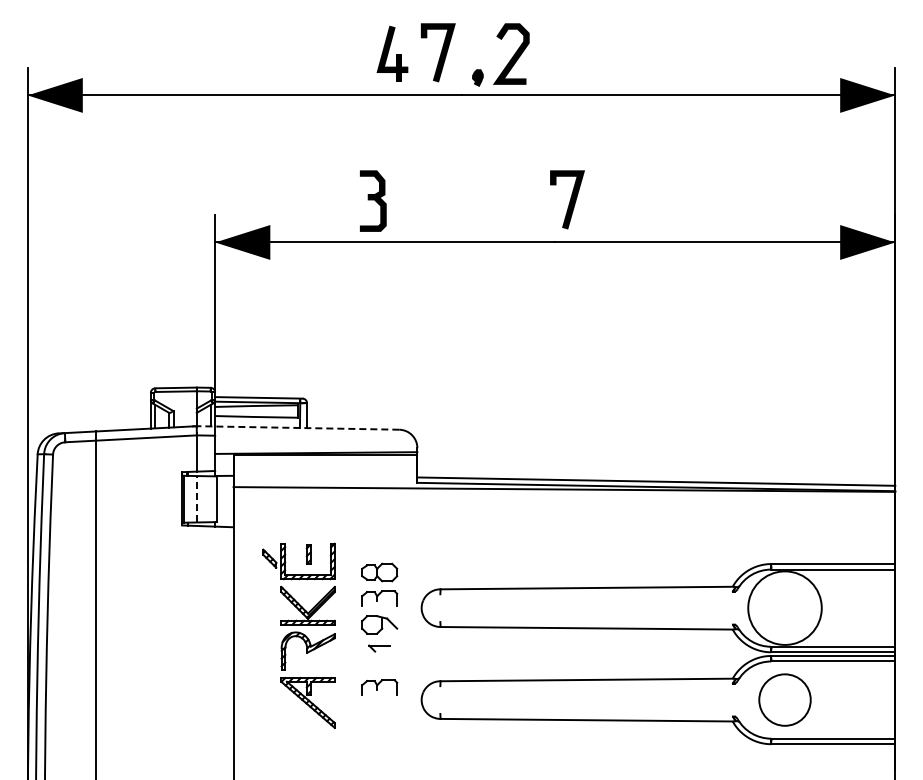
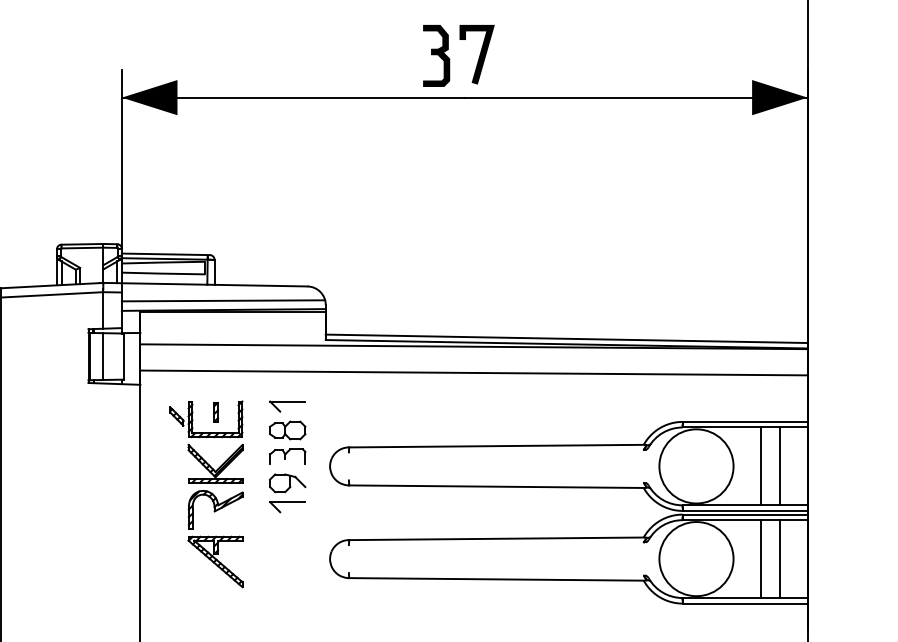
part: (373, 200) -> (436, 55), moved
line: (297, 427) -> (204, 284), dashed -> solid
line: (315, 443) -> (223, 300), added
line: (196, 498) -> (103, 355), dashed -> solid
line: (564, 515) -> (474, 372), added
part: (379, 548) -> (287, 406), added
line: (849, 607) -> (761, 465), added
line: (867, 607) -> (779, 465), added
part: (379, 648) -> (287, 507), size x1.67
part: (379, 687) -> (287, 546), removed
circle: (784, 699) -> (695, 558), size x1.43
line: (849, 699) -> (761, 558), added
line: (867, 699) -> (779, 558), added

